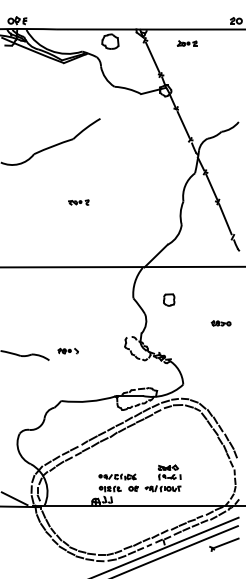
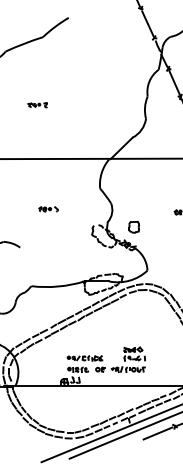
part: (78, 202) -> (37, 105), moved
part: (169, 299) -> (134, 226), moved
part: (67, 350) -> (47, 208), moved
line: (194, 555) -> (158, 433), added

